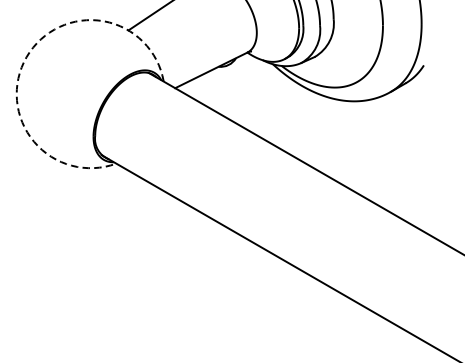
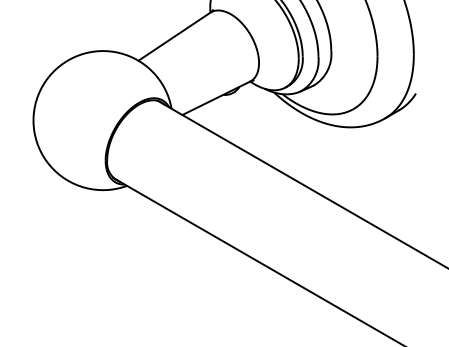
arc: (26, 56) -> (42, 85), dashed -> solid

